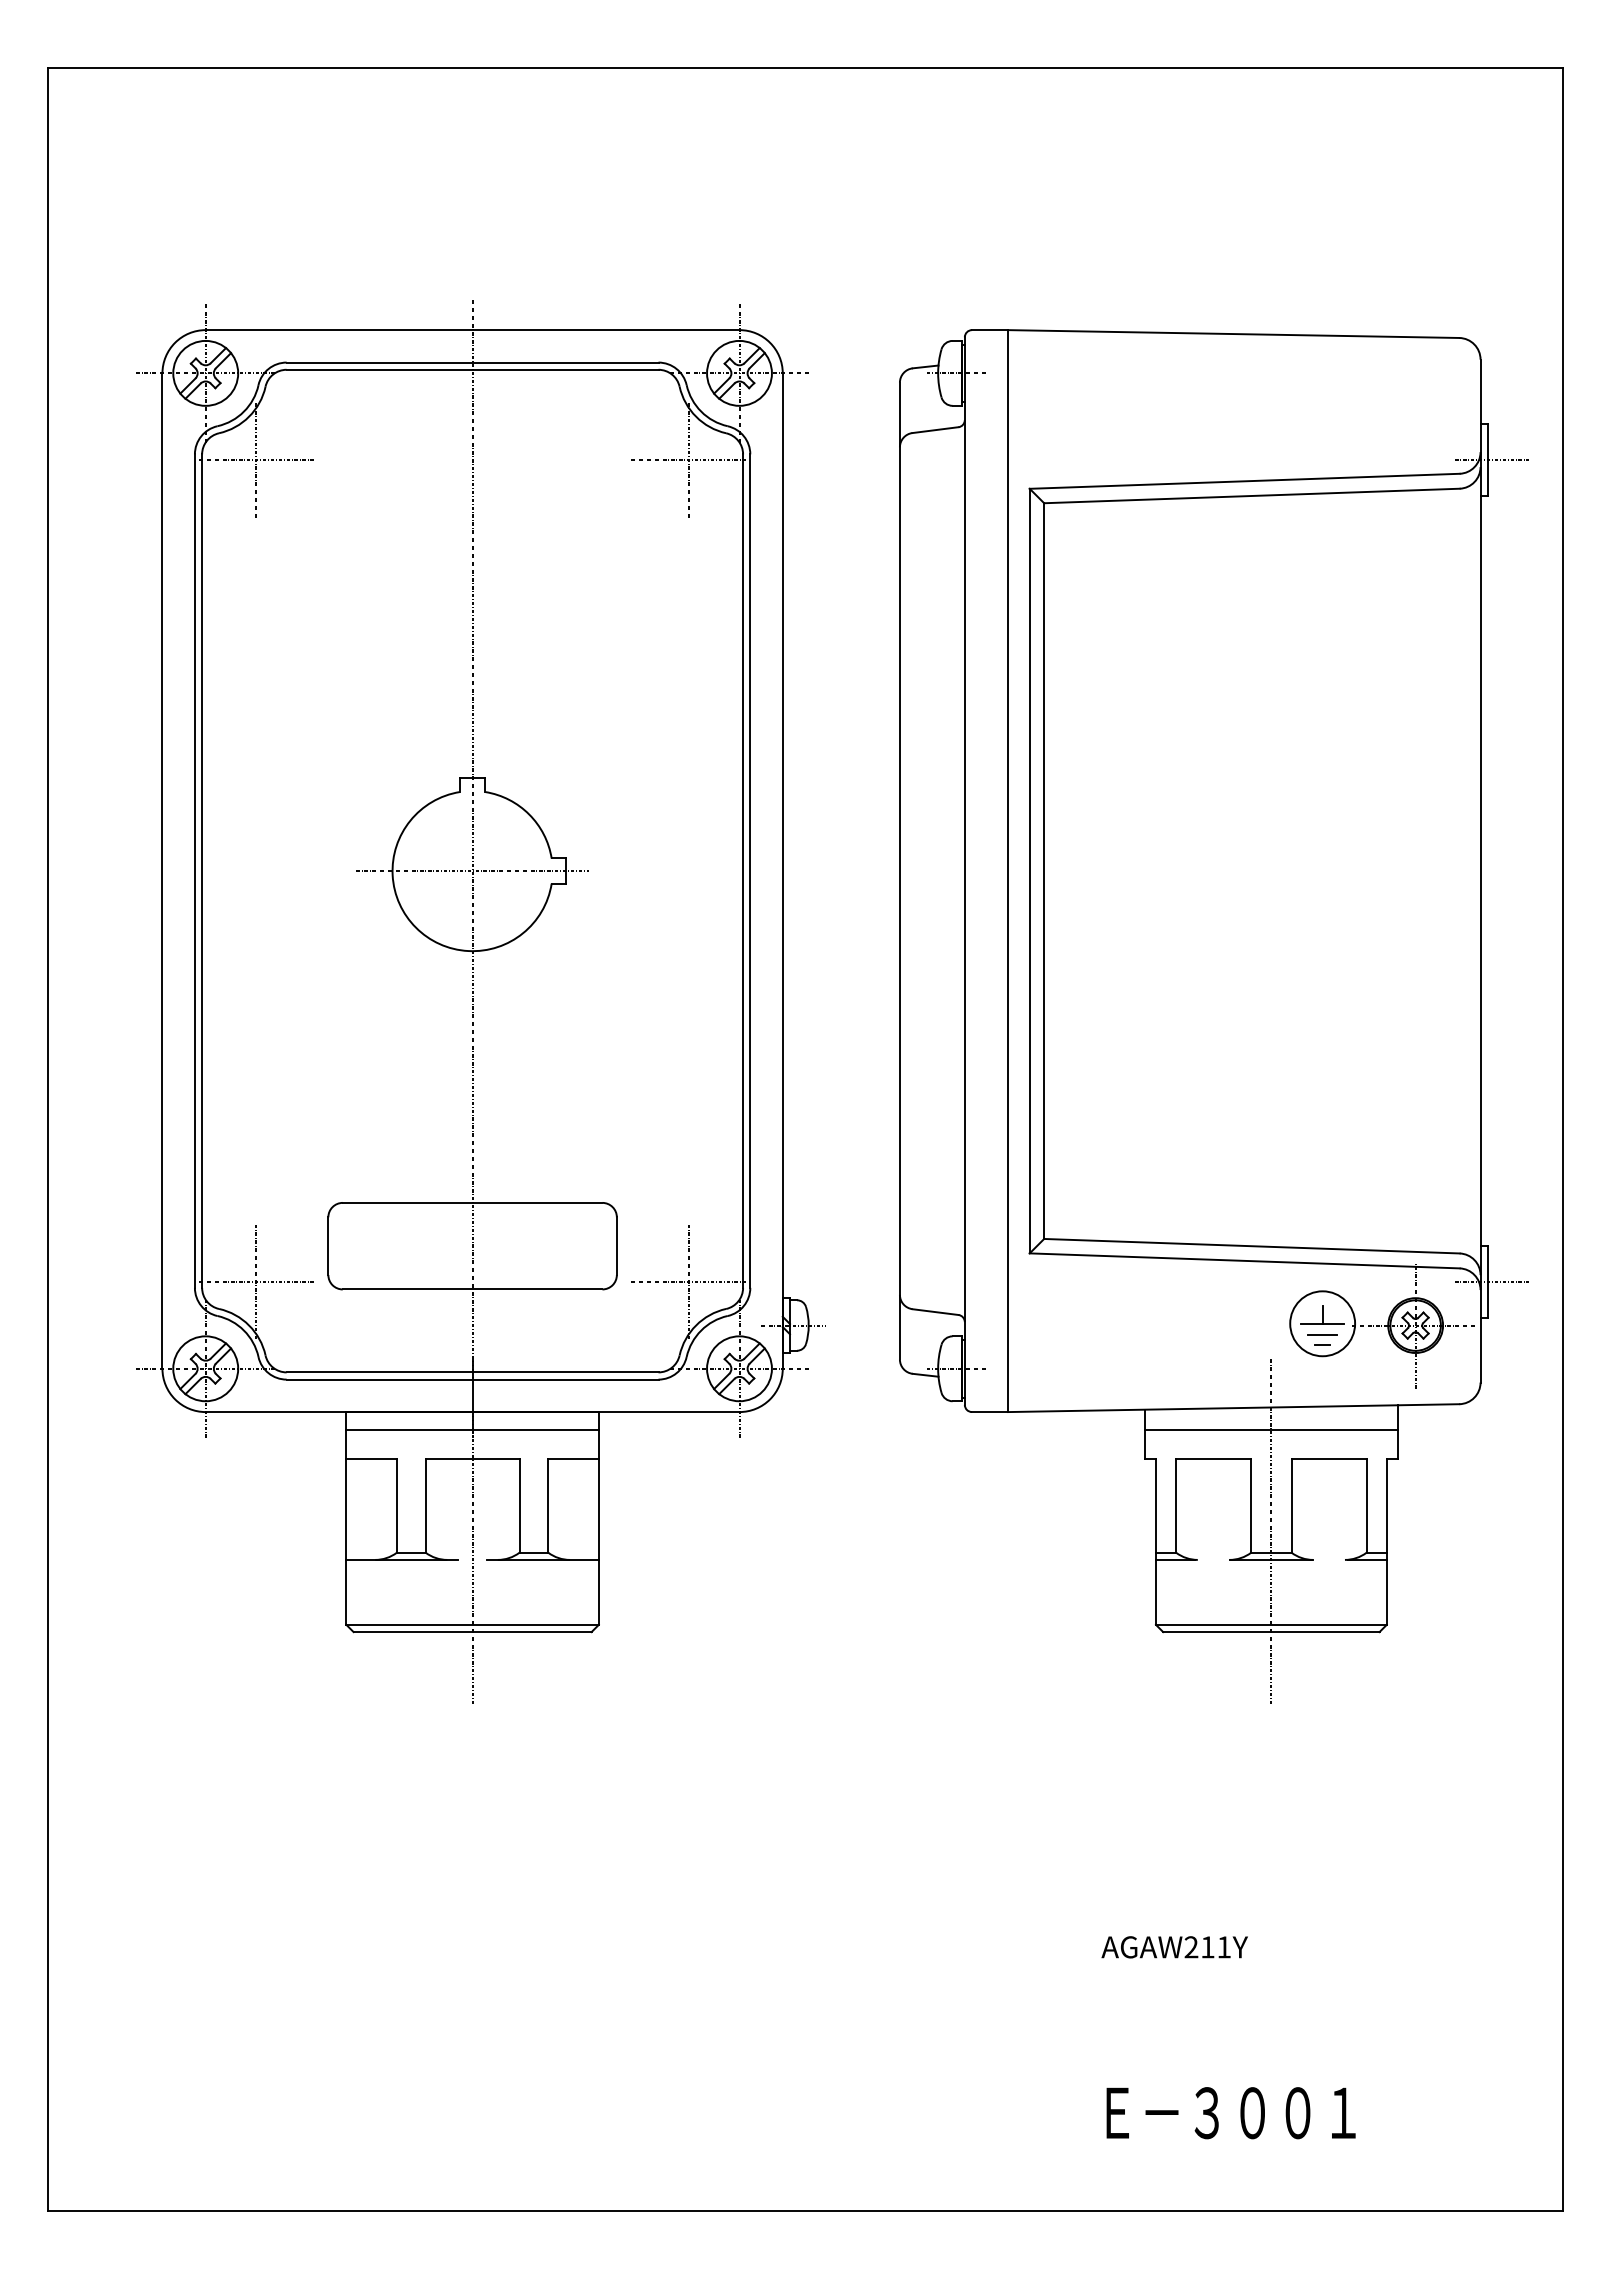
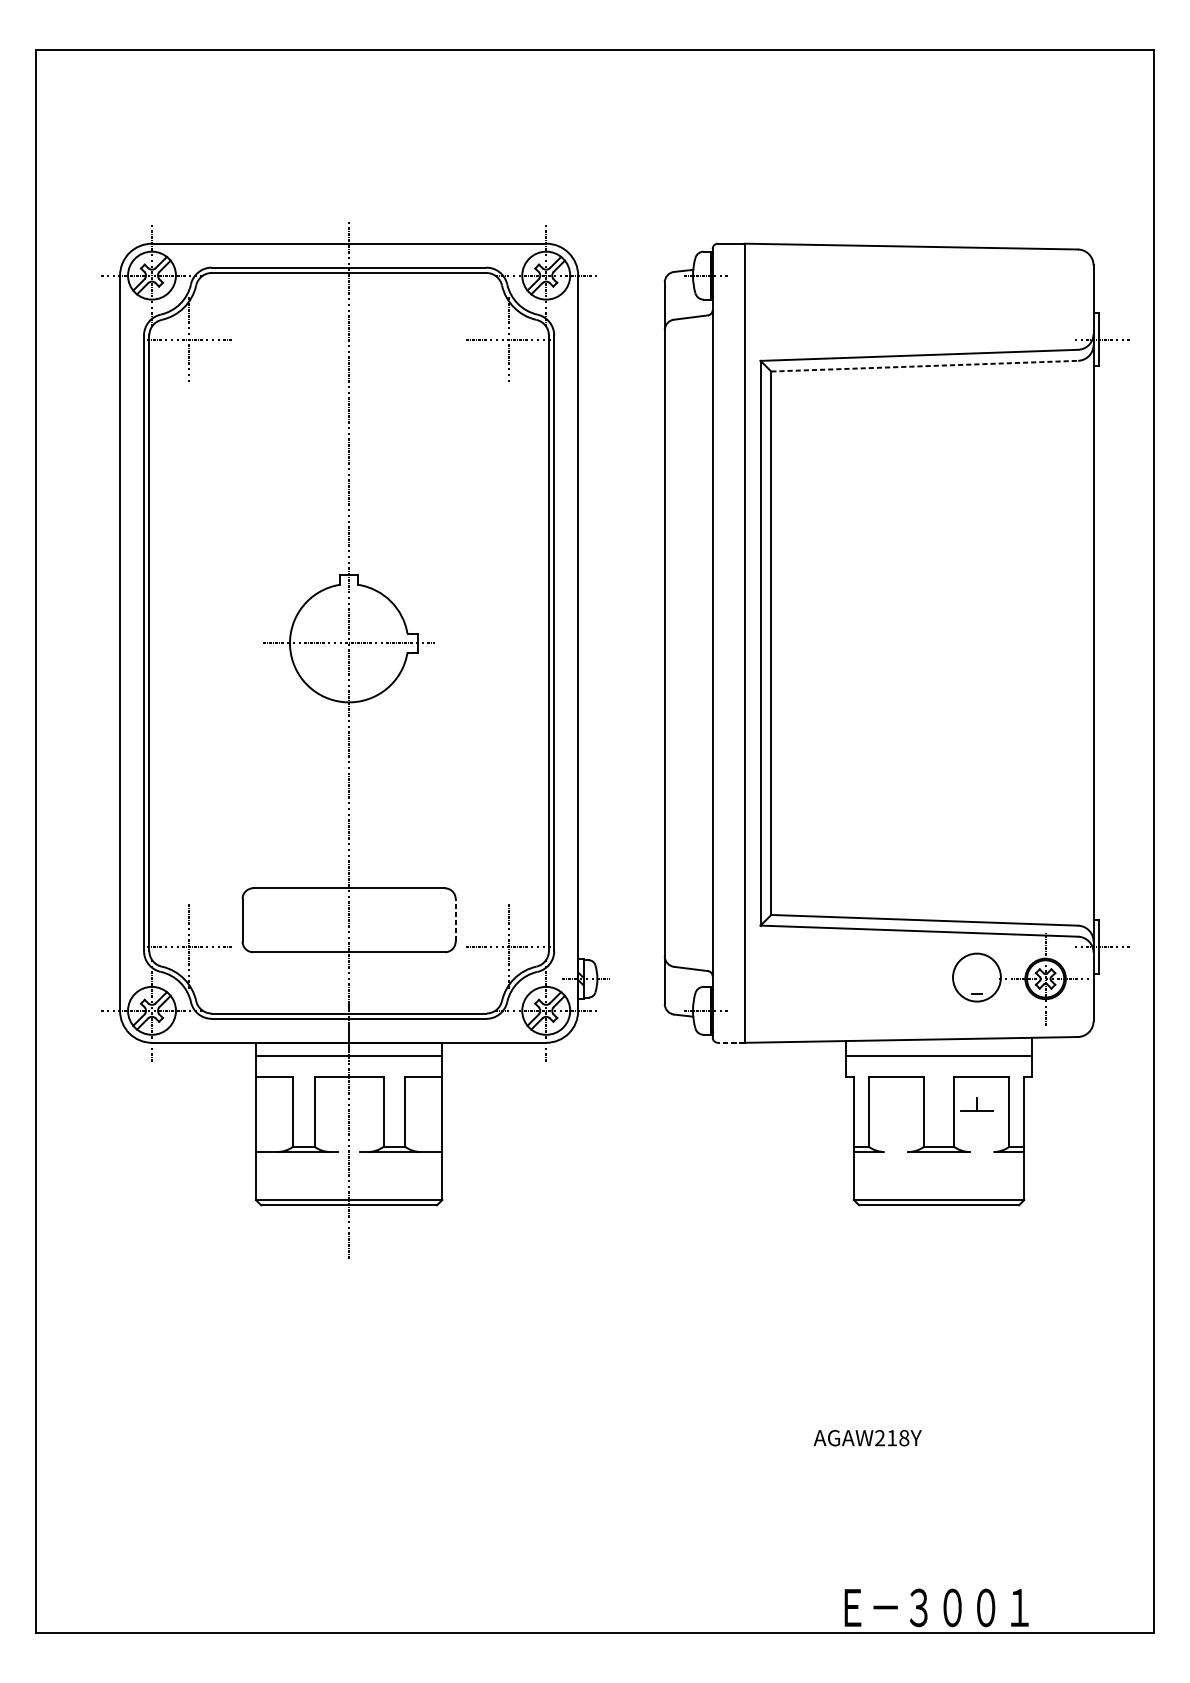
line: (1251, 495) -> (924, 365), solid -> dashed
line: (616, 1246) -> (455, 920), solid -> dashed
part: (1322, 1314) -> (976, 1104), moved
line: (1322, 1334) -> (976, 985), removed
line: (989, 1412) -> (730, 1043), solid -> dashed
line: (1271, 1530) -> (939, 1130), removed
text: (1224, 1947) -> (904, 1438), AGAW211Y -> AGAW218Y
text: (1230, 2113) -> (936, 1608), moved

